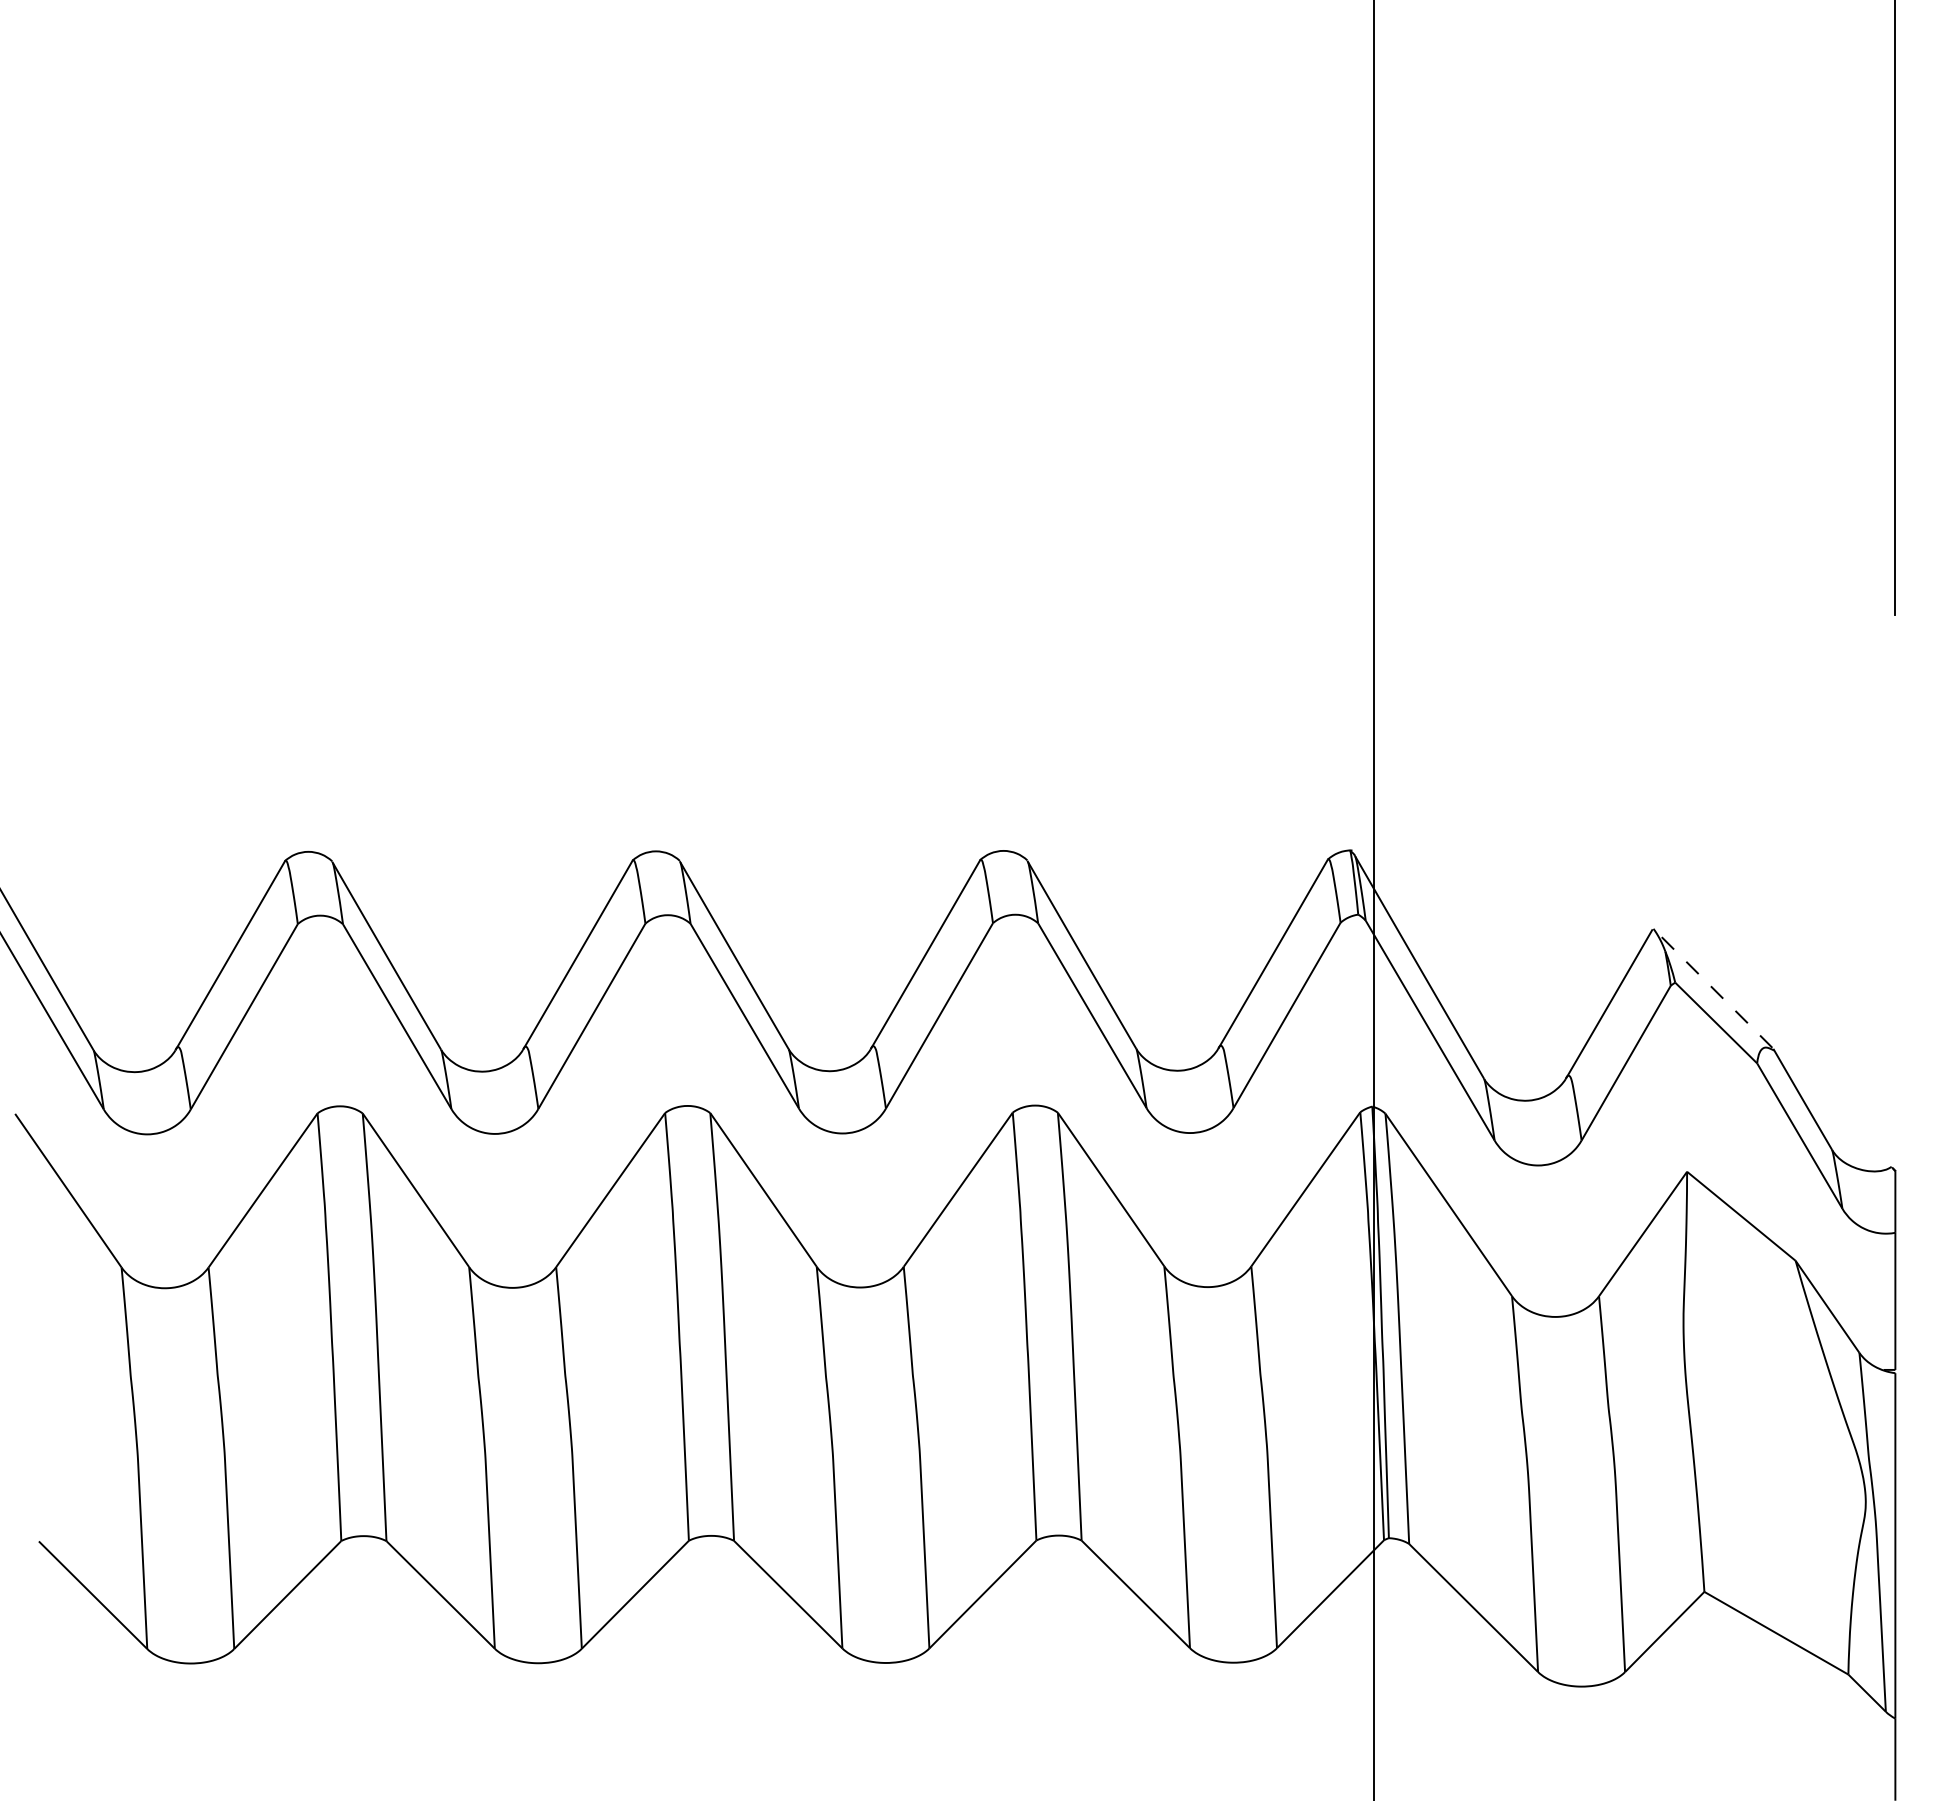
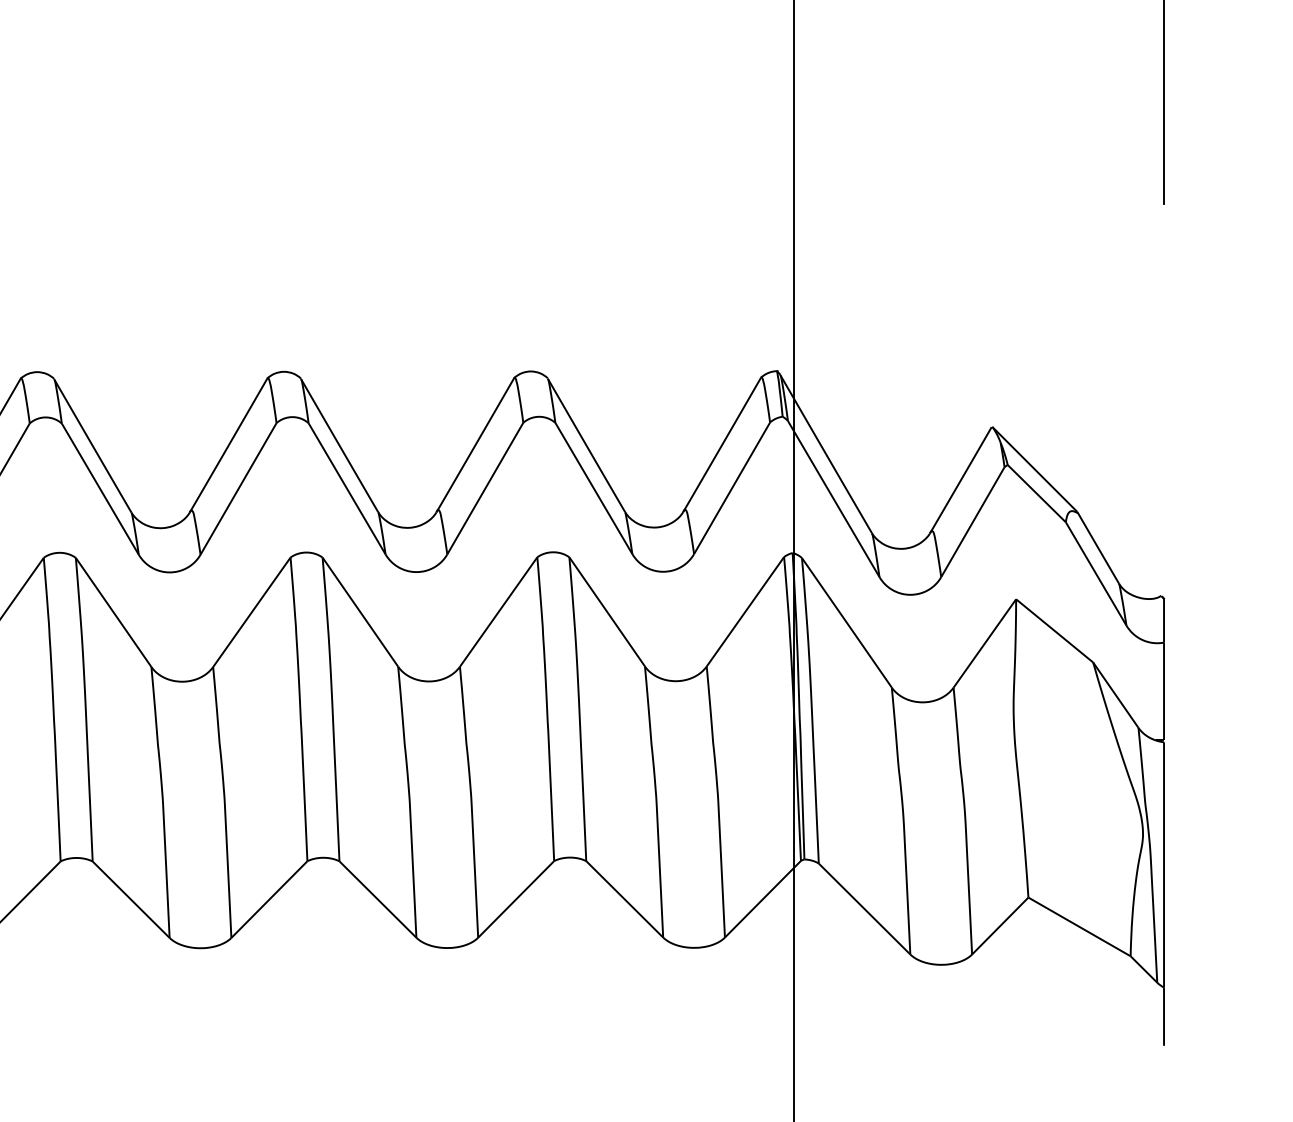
line: (1713, 988) -> (1034, 469), dashed -> solid

